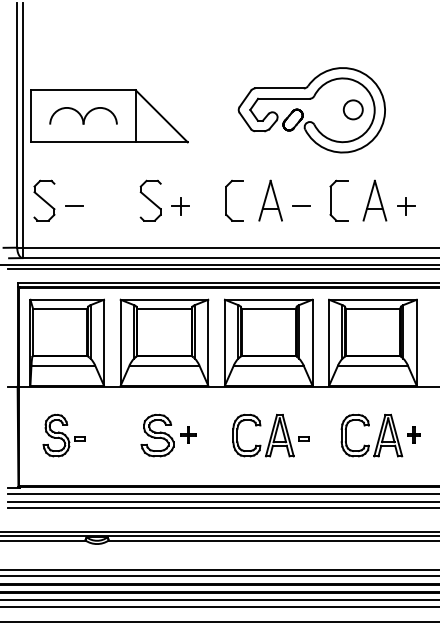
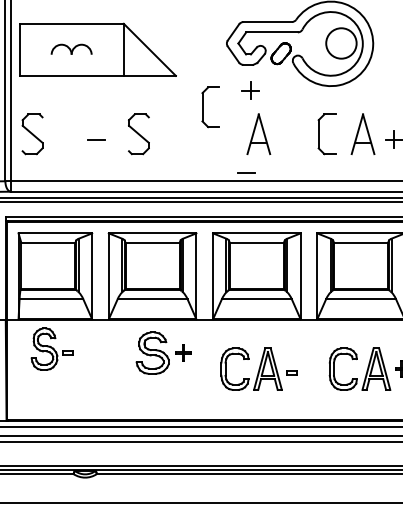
circle: (352, 109) -> (340, 43), size x1.6
part: (83, 115) -> (71, 49), size x0.6
part: (226, 200) -> (202, 107), moved
line: (74, 205) -> (96, 139), moved
line: (301, 205) -> (246, 172), moved
part: (180, 206) -> (250, 91), moved
part: (63, 435) -> (51, 349), moved
part: (168, 435) -> (163, 353), moved

